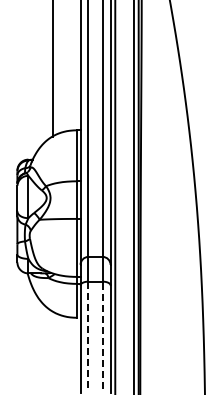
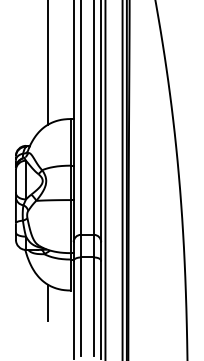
line: (52, 331) -> (48, 303), added
line: (88, 335) -> (80, 306), dashed -> solid
line: (102, 335) -> (93, 306), dashed -> solid

